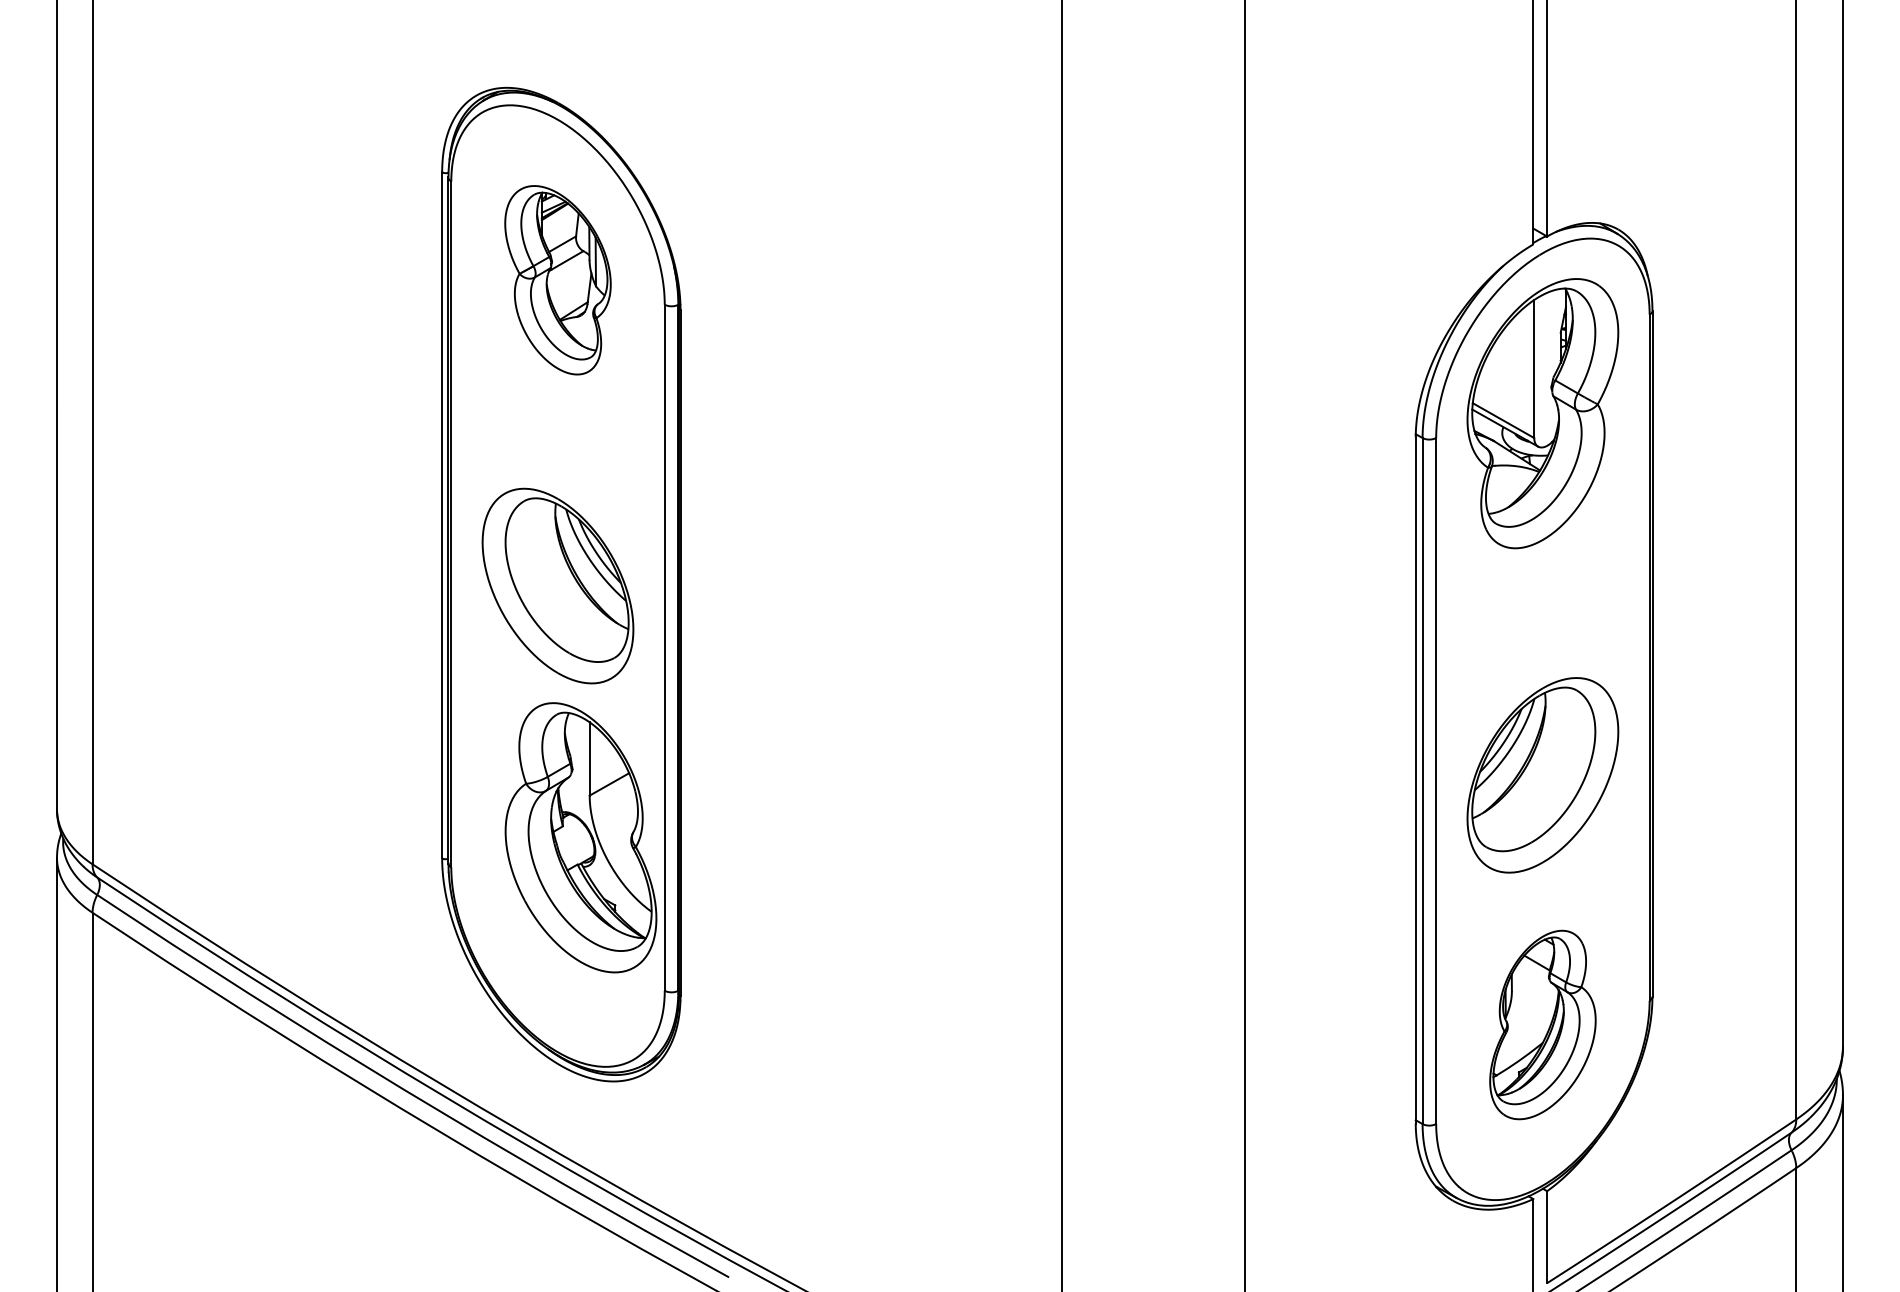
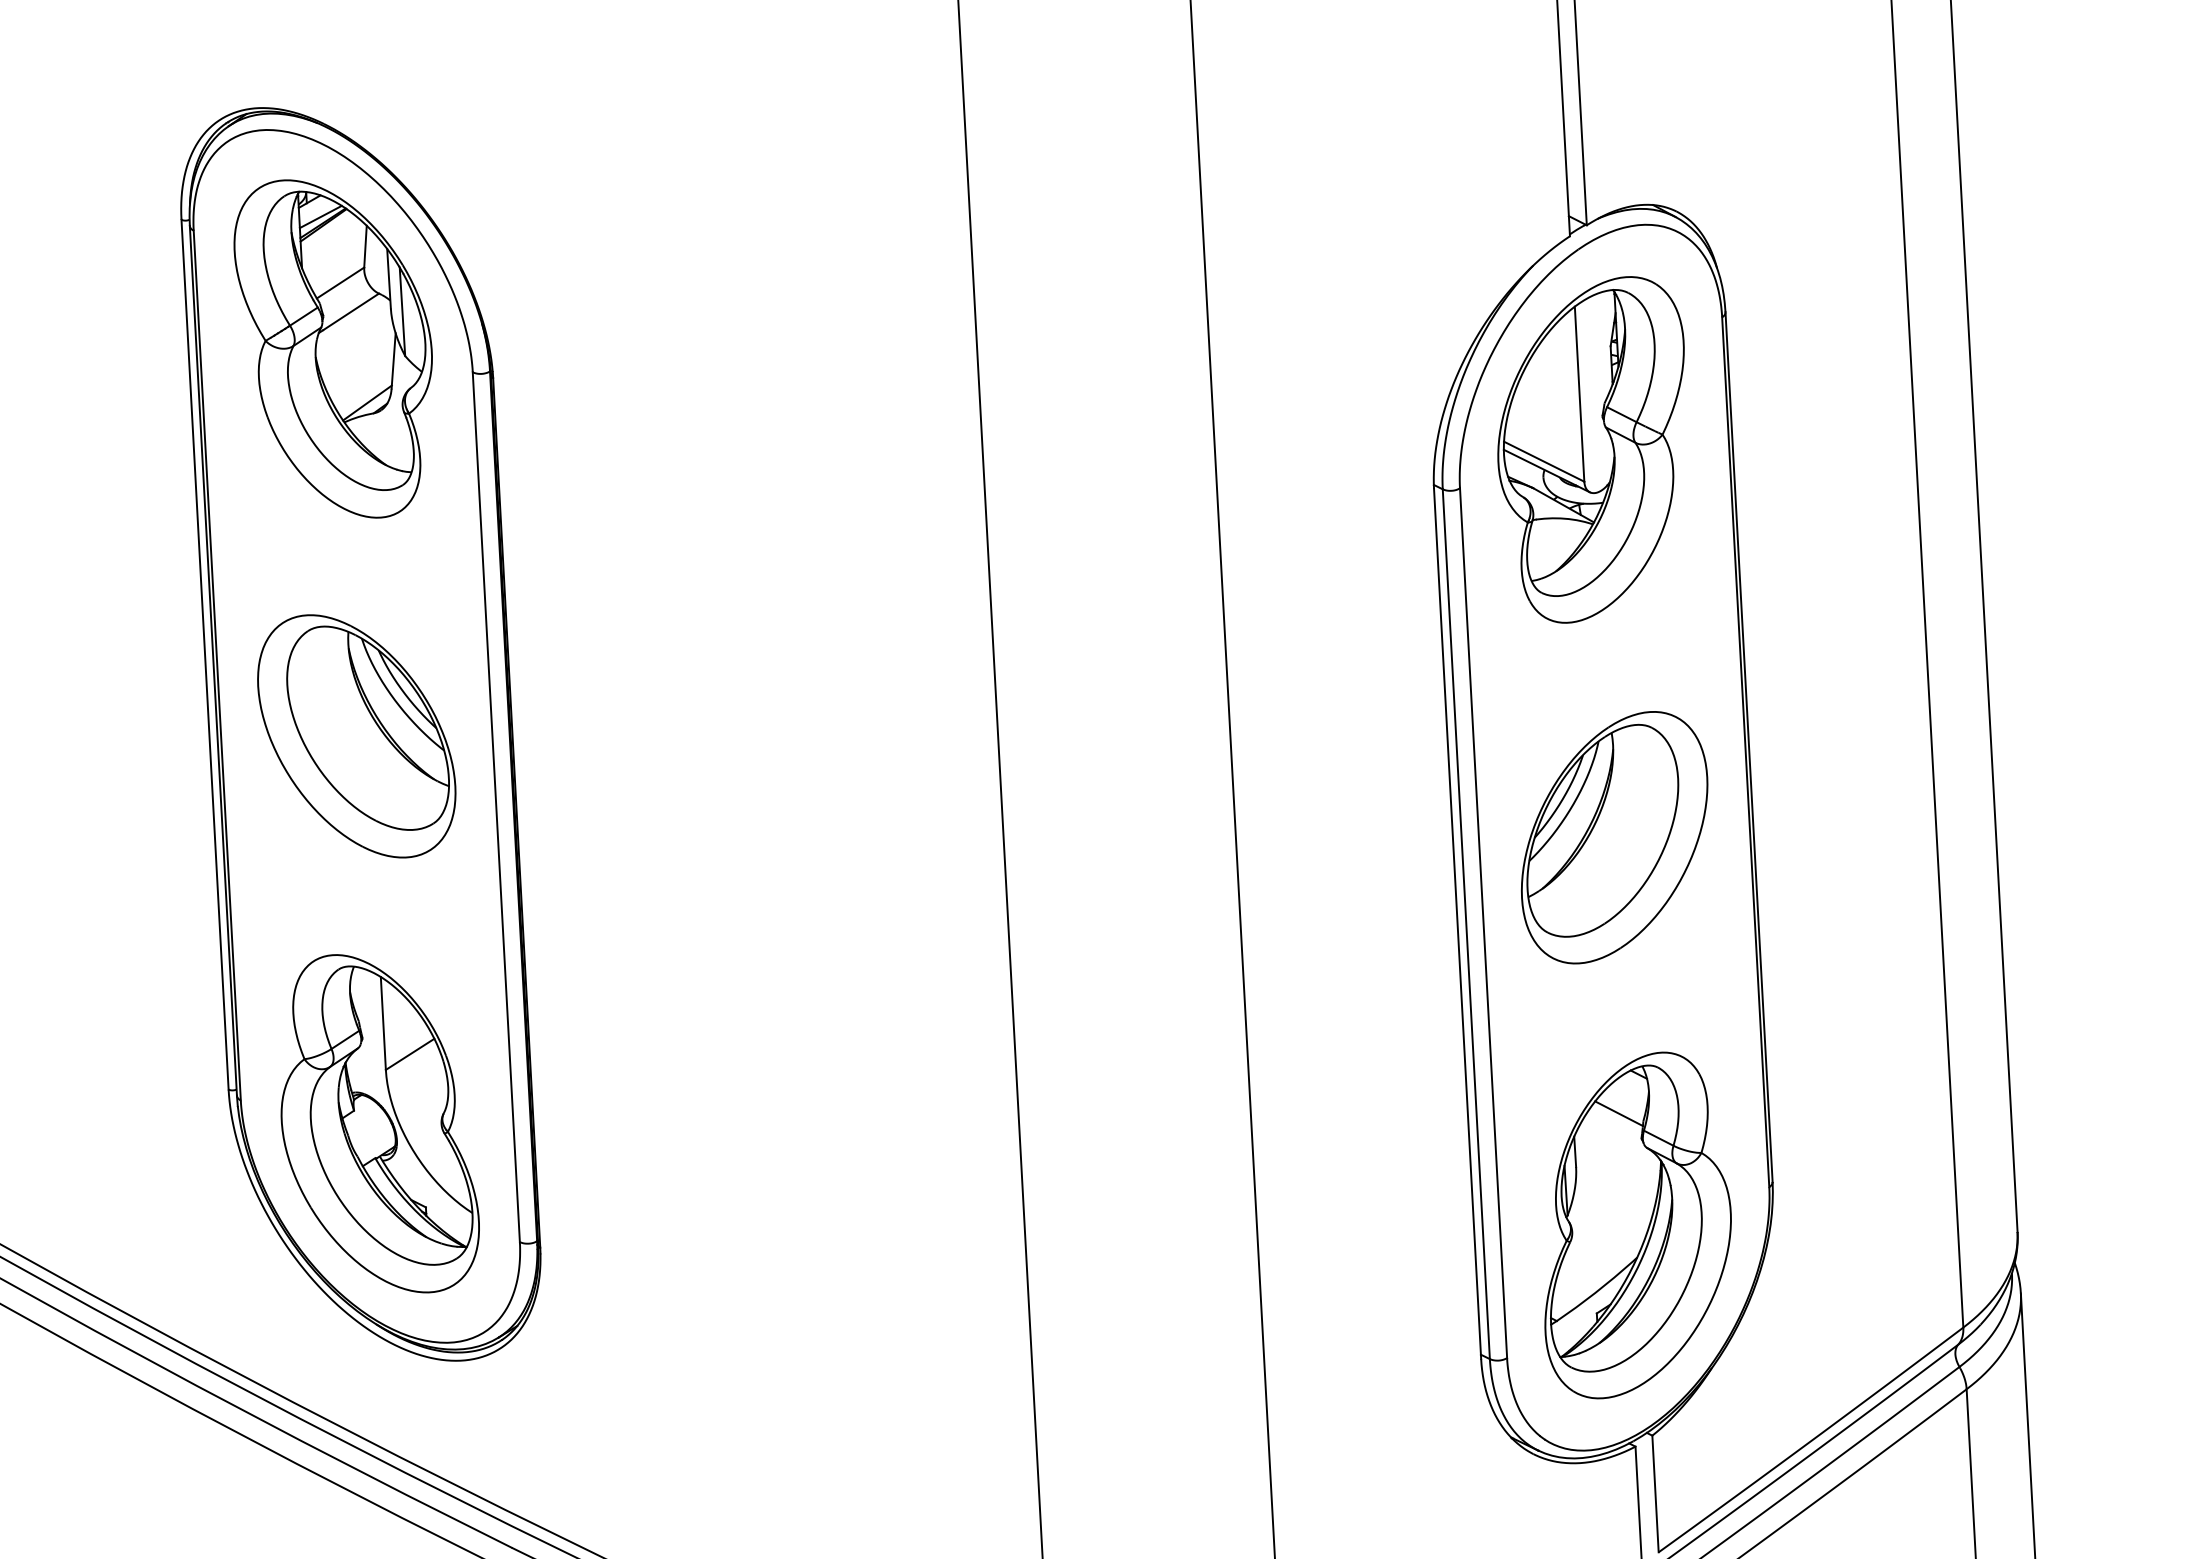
part: (557, 279) -> (335, 347), size x1.43
part: (1542, 775) -> (1614, 837), moved
part: (580, 837) -> (377, 1123), moved
part: (1542, 1024) -> (1635, 1224), size x1.43

